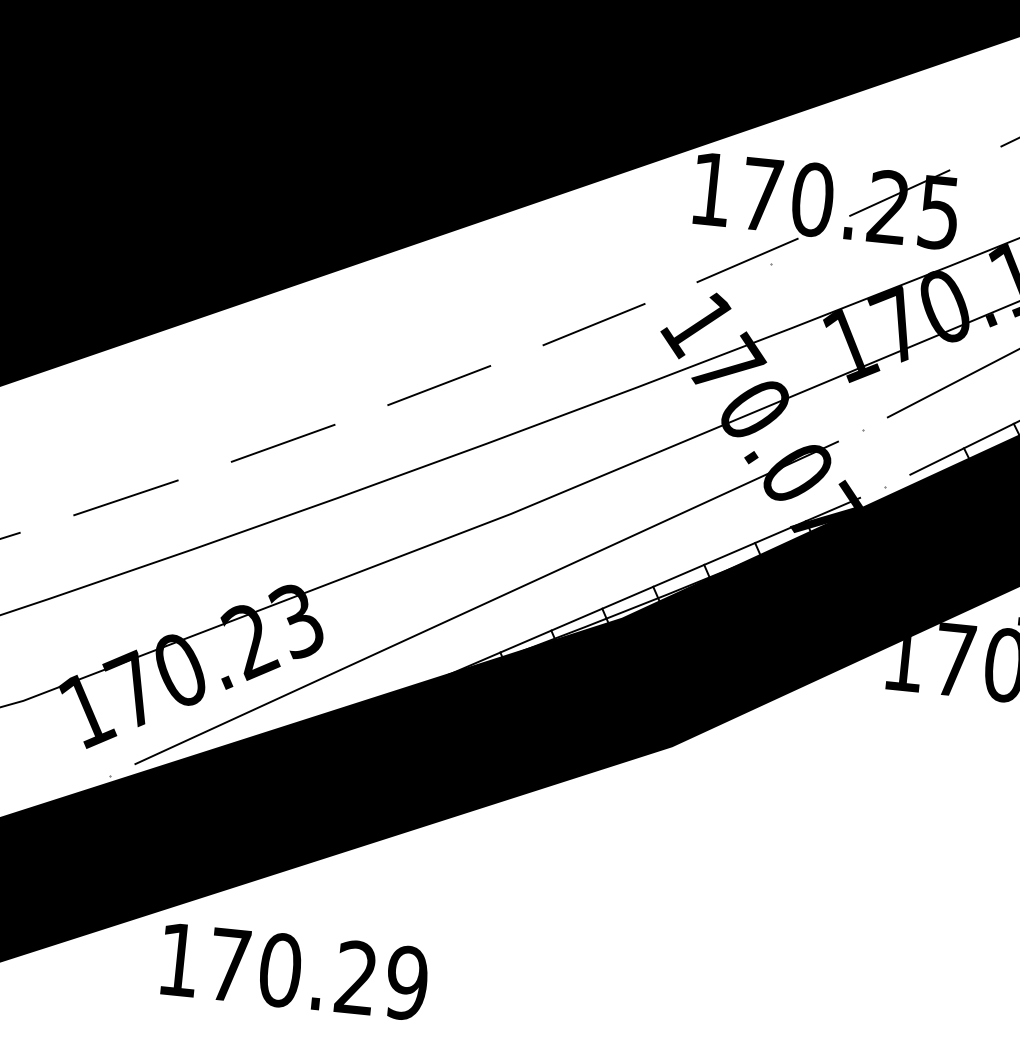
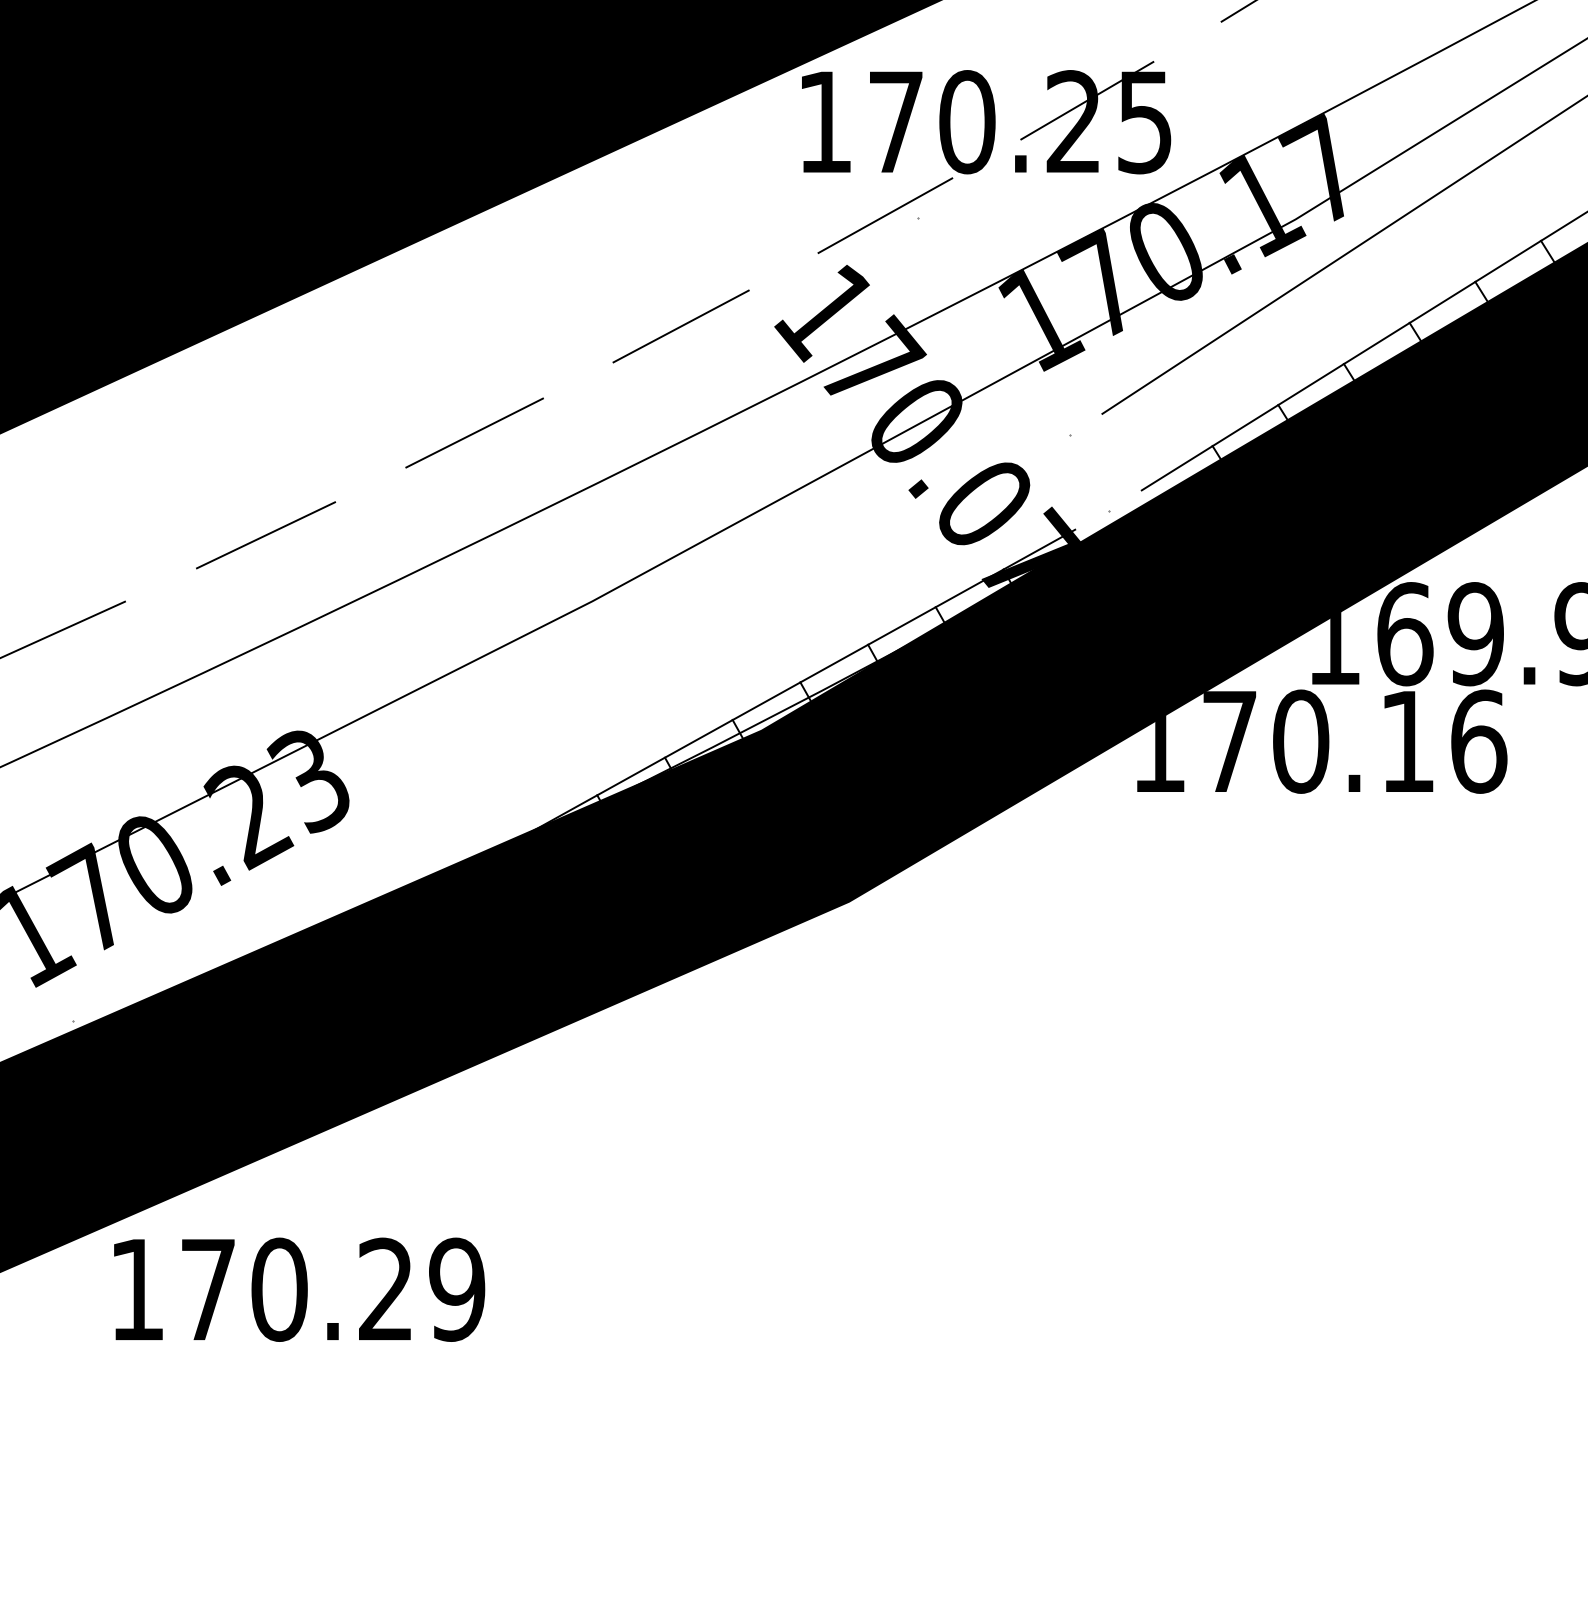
line: (486, 602) -> (571, 727), removed
text: (294, 971) -> (299, 1289), moved

